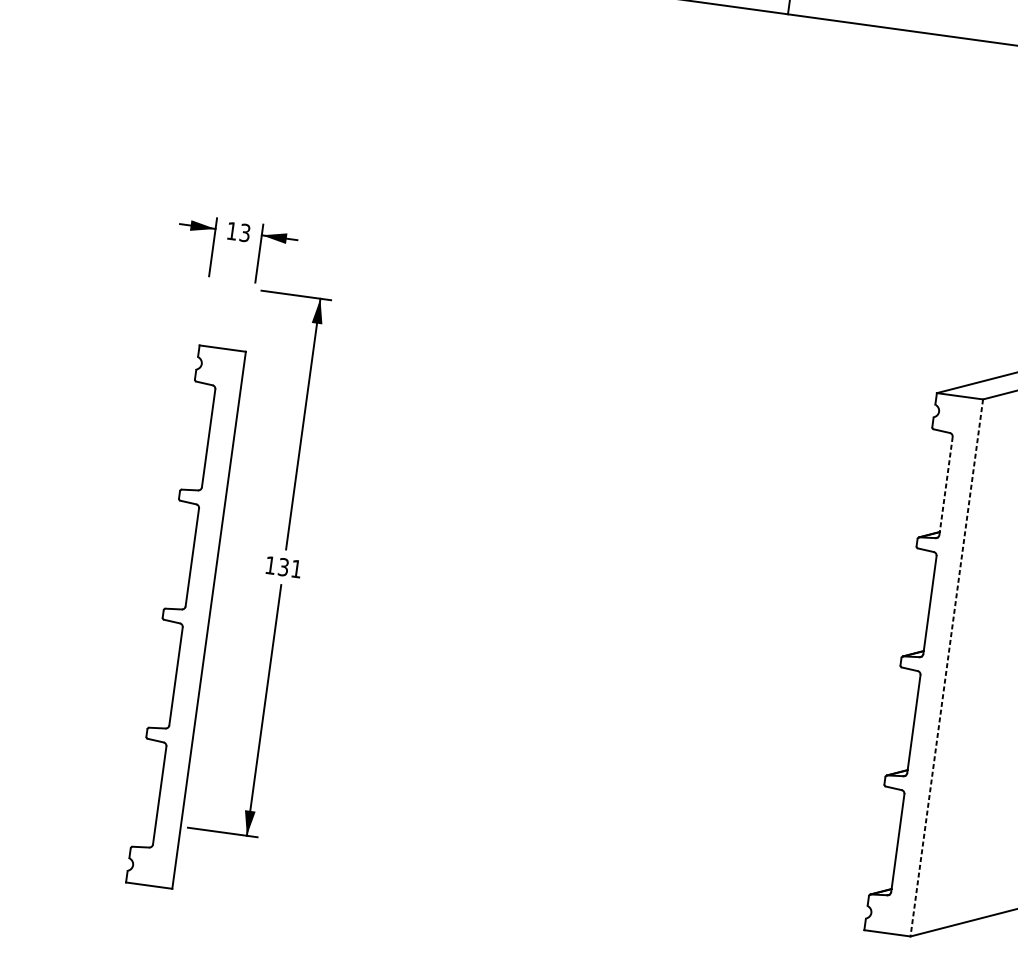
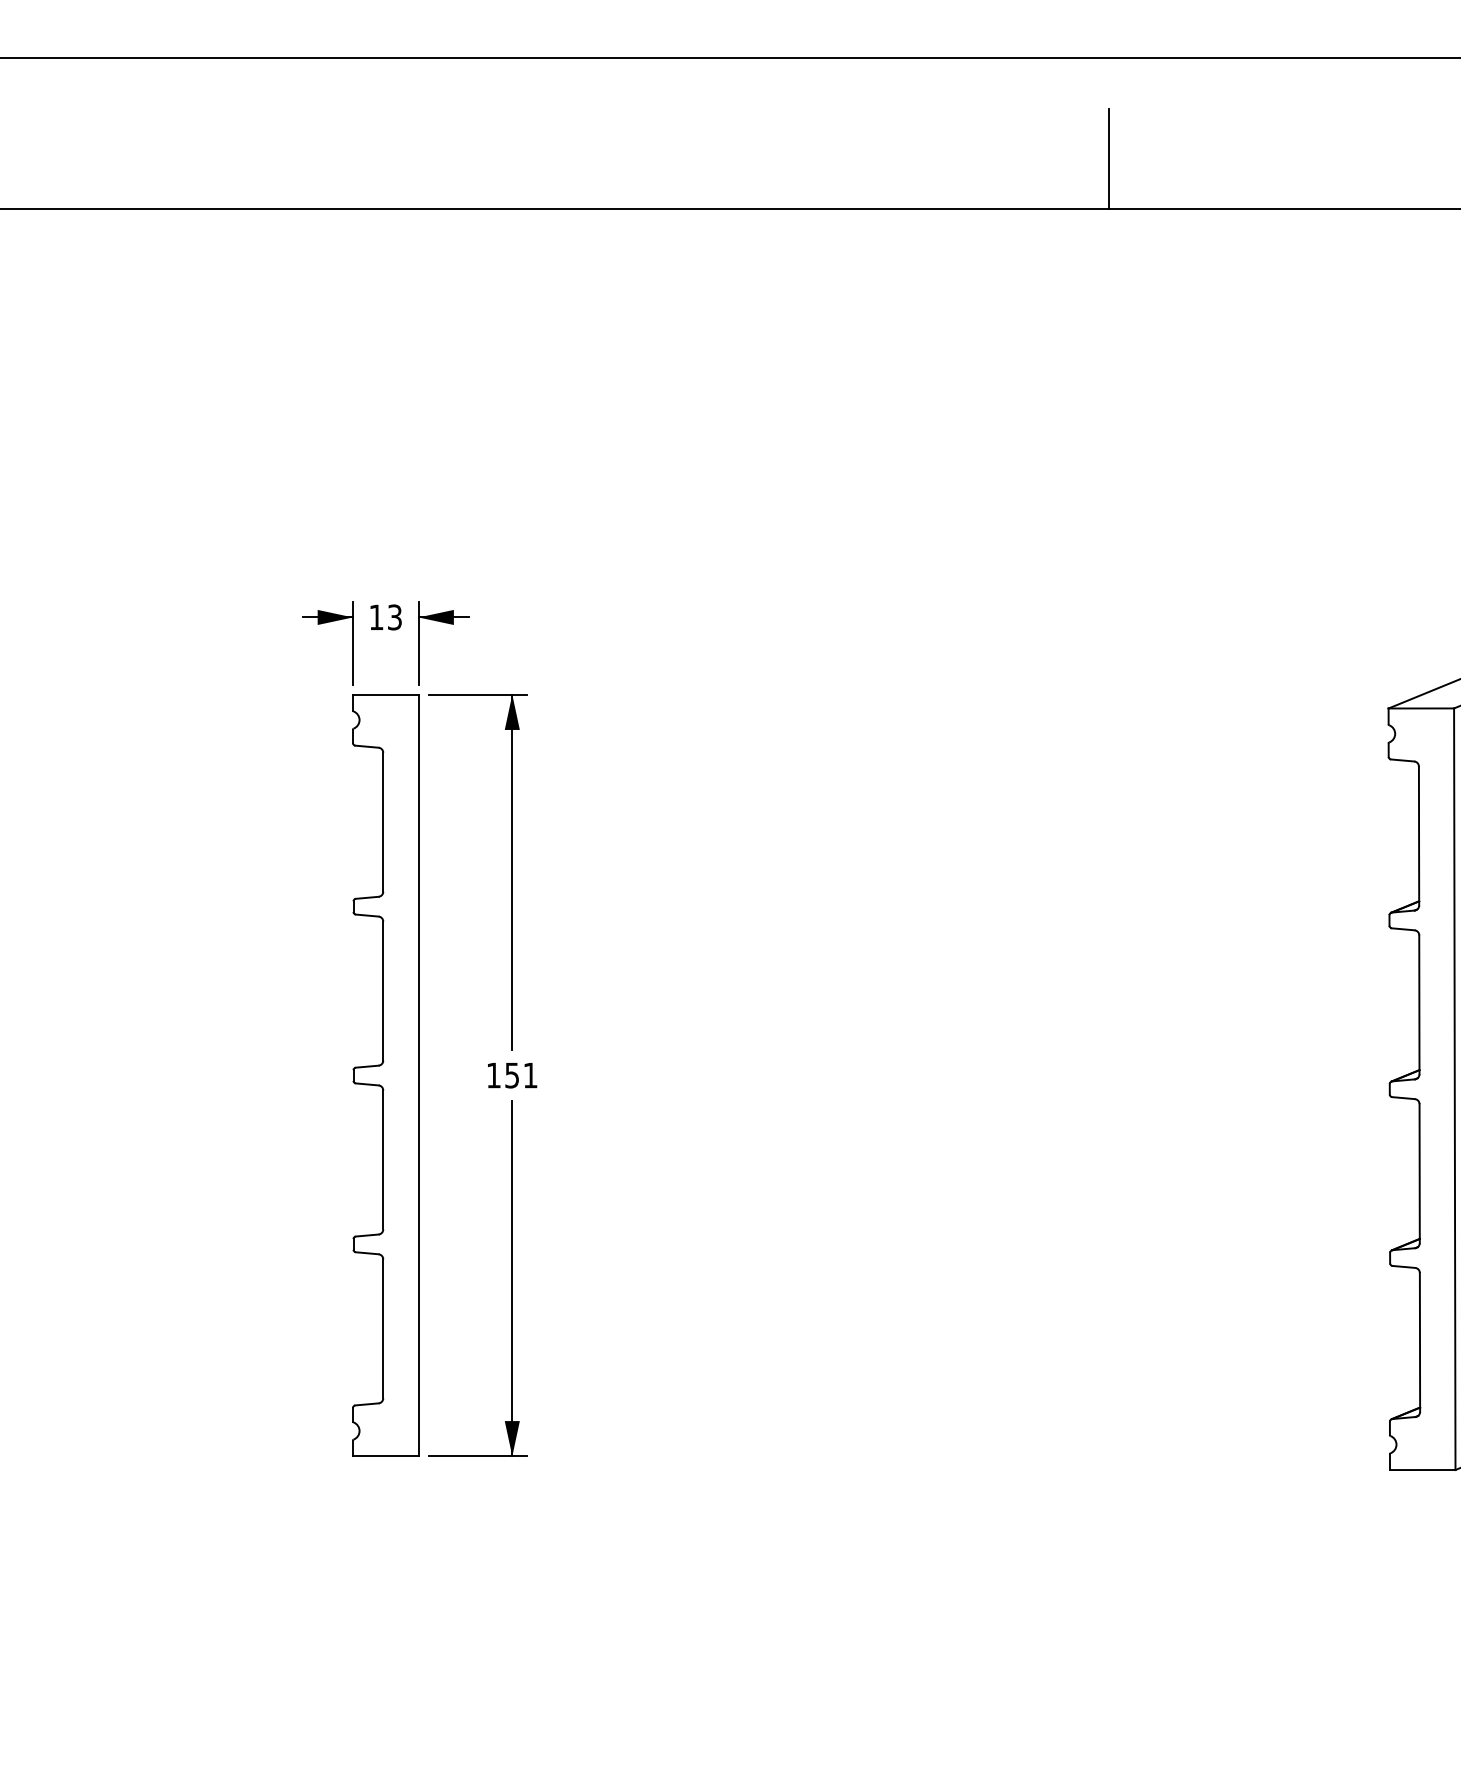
line: (946, 486) -> (1419, 836), dashed -> solid
text: (283, 566) -> (512, 1074), 131 -> 151
part: (185, 617) -> (385, 1075), moved
line: (946, 668) -> (1454, 1089), dashed -> solid

